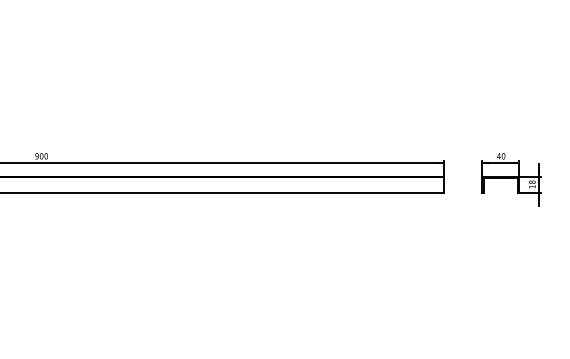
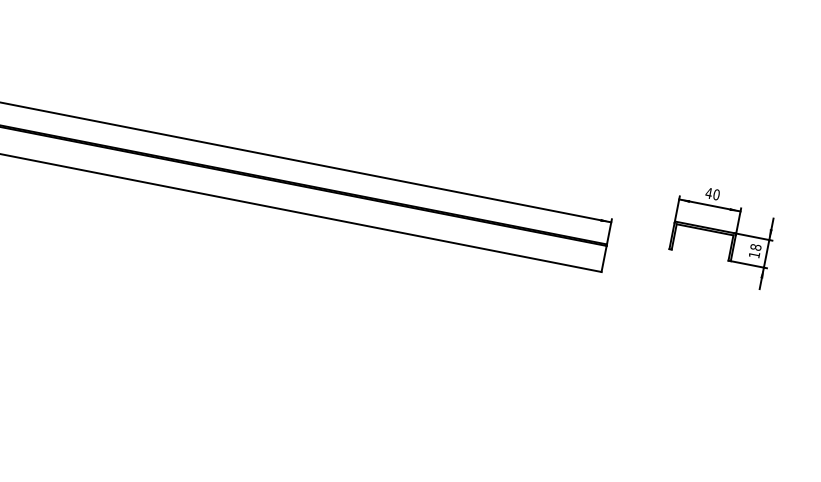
part: (511, 179) -> (722, 235), moved

